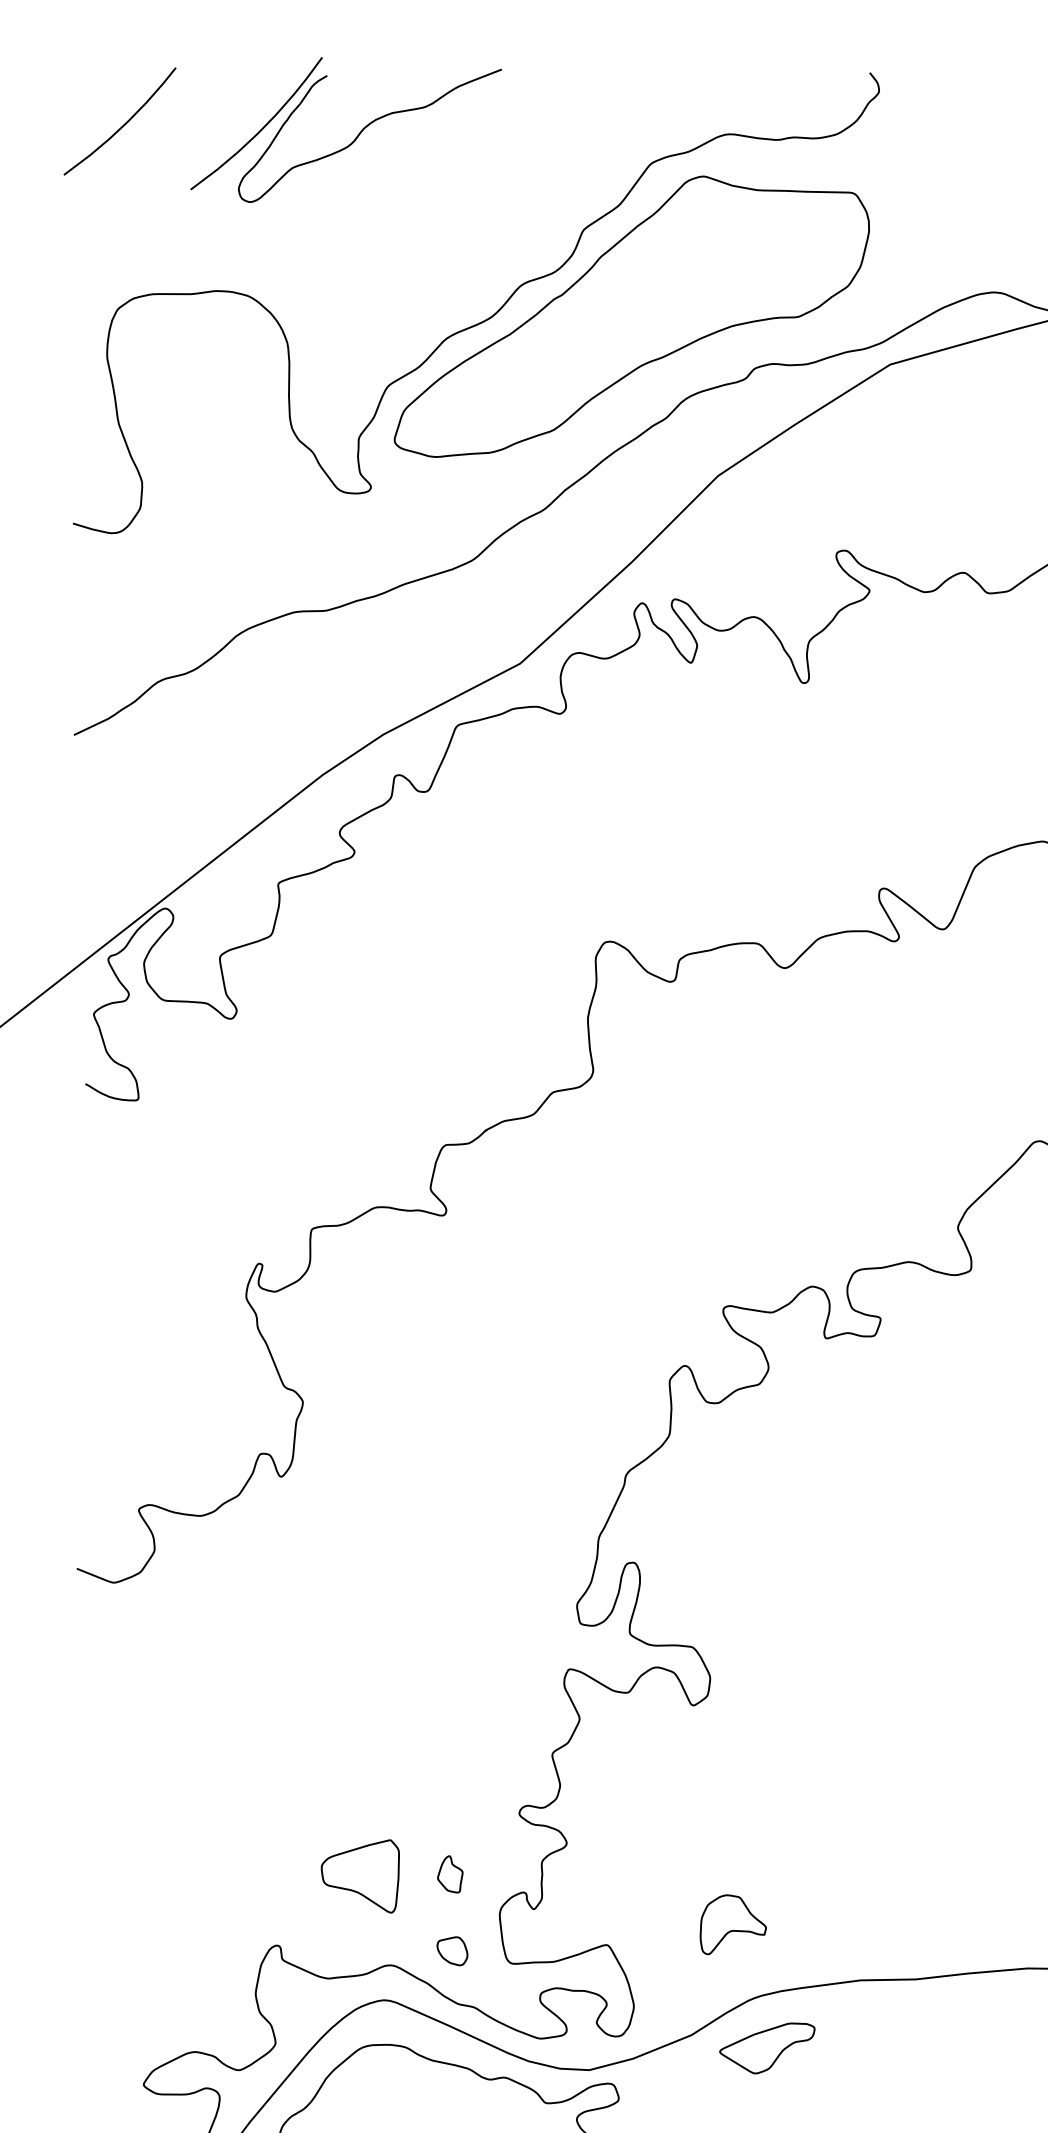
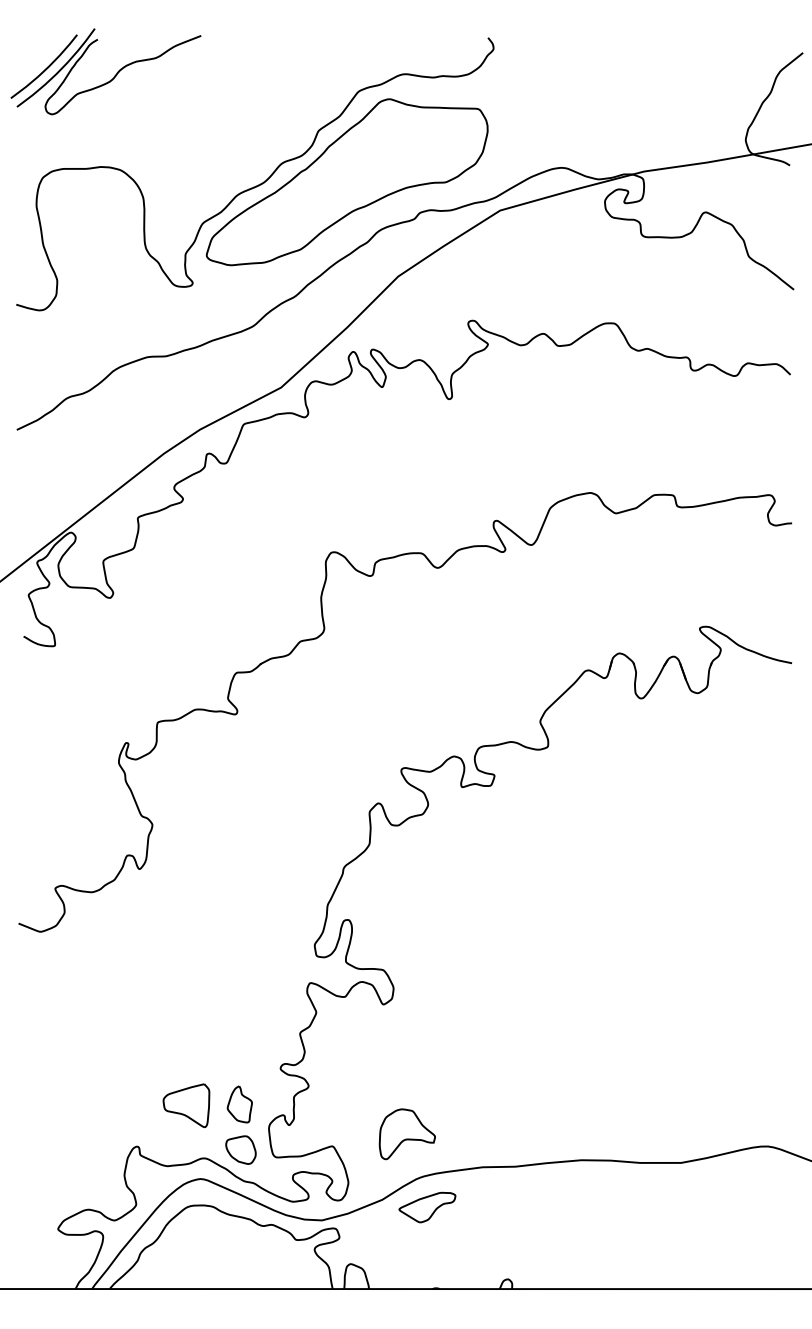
part: (355, 136) -> (114, 75), moved
part: (449, 1874) -> (239, 1104), size x1.67
part: (731, 1925) -> (406, 1134), size x1.43
part: (451, 1950) -> (240, 1149), size x1.67

